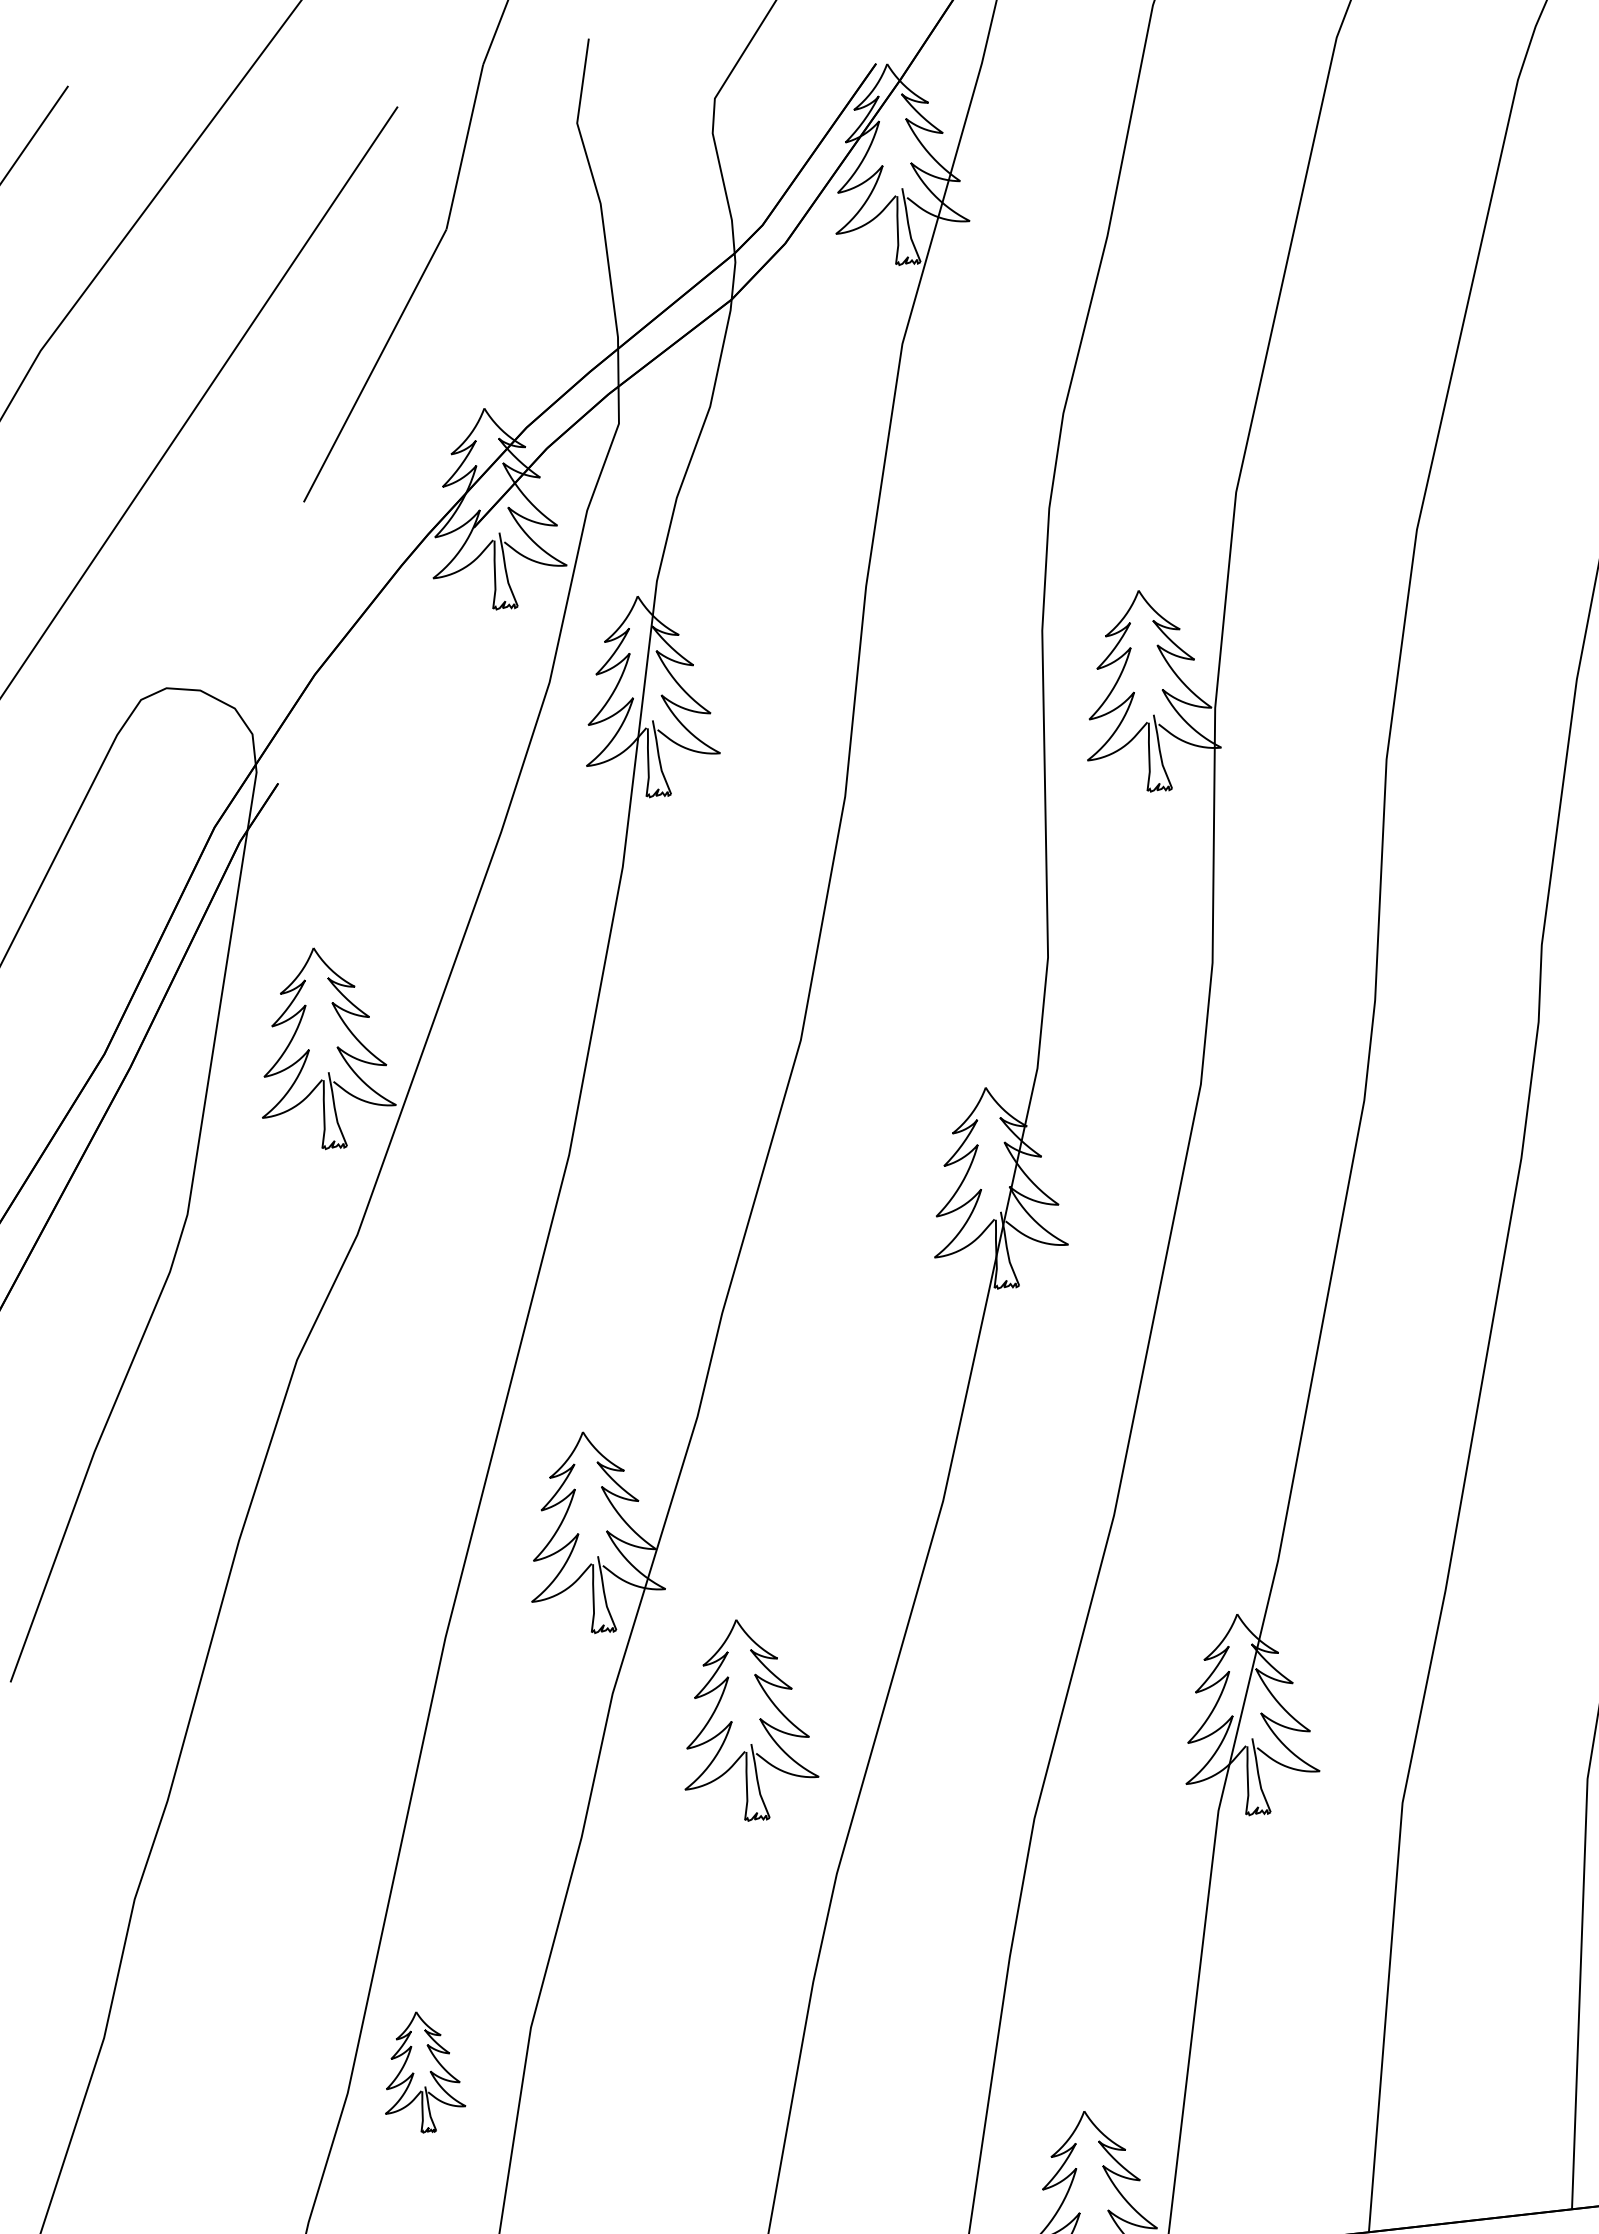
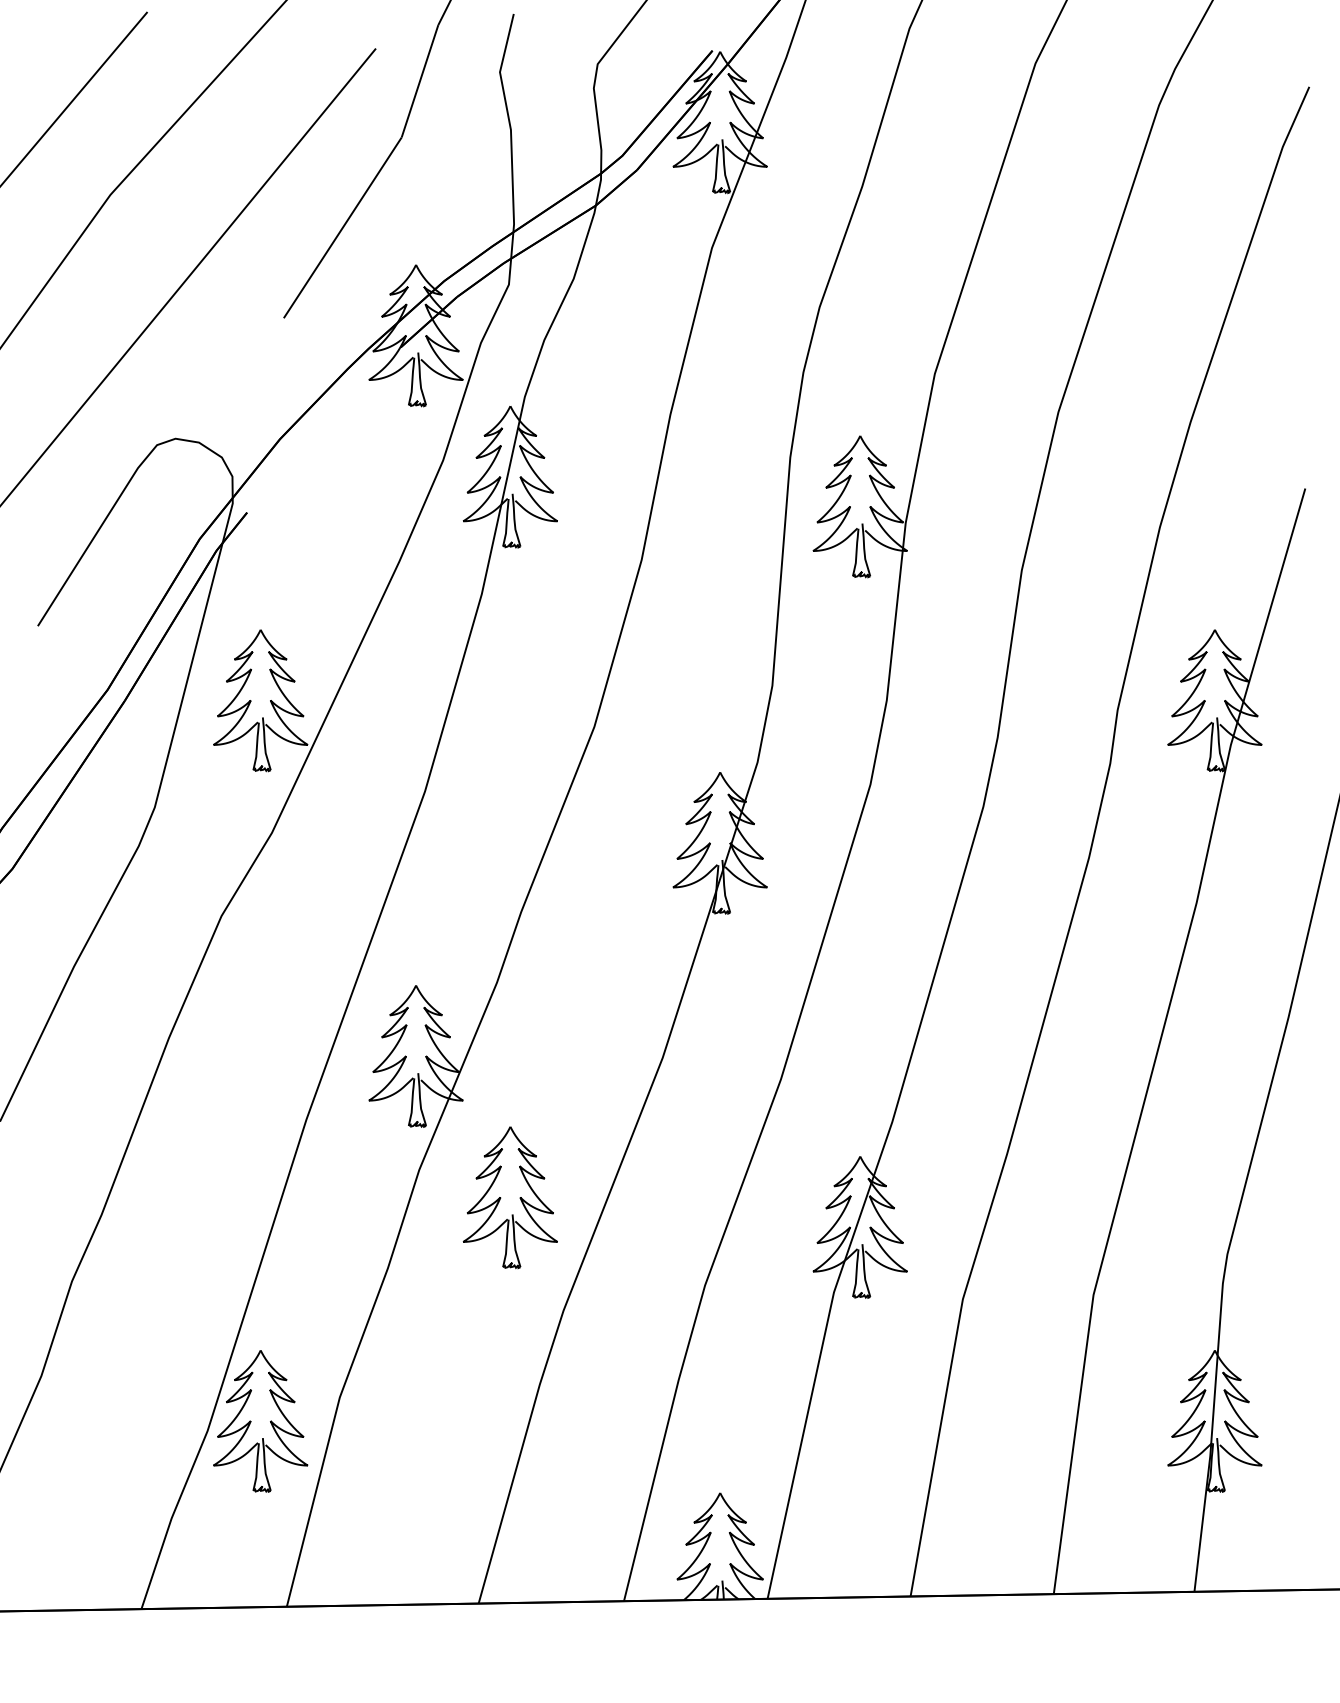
part: (421, 2072) -> (260, 1421), size x1.67

